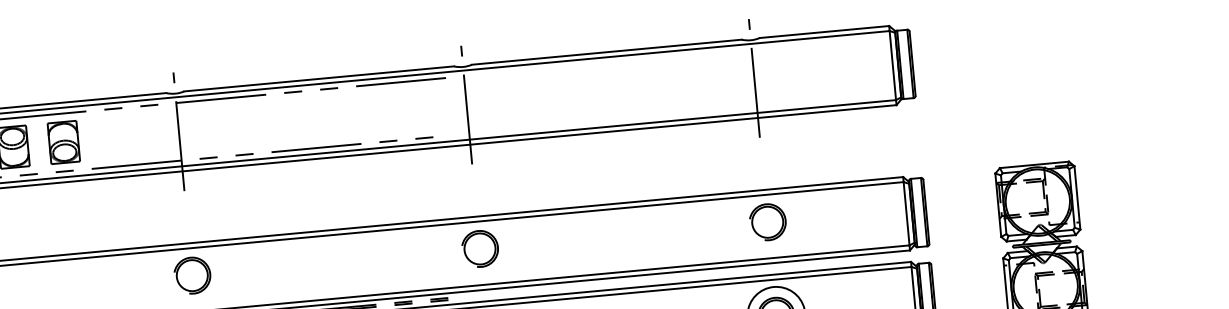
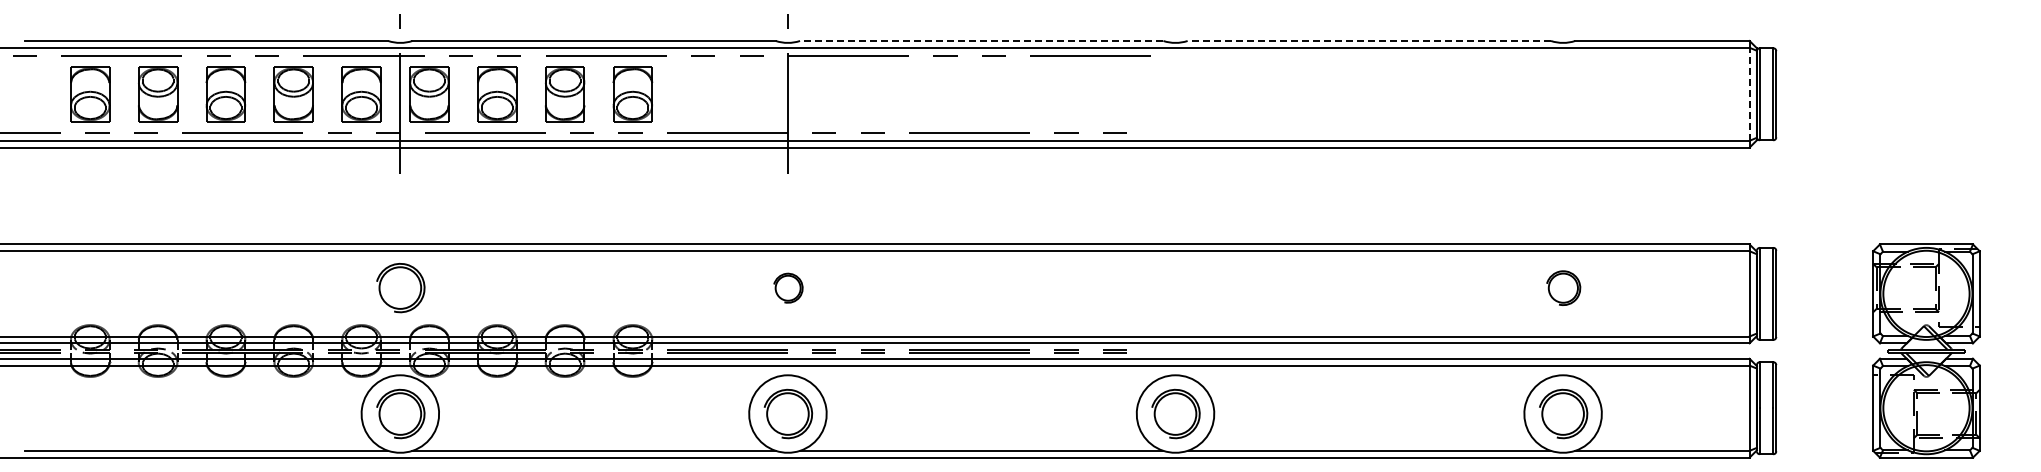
line: (606, 51) -> (1369, 40), solid -> dashed
line: (892, 65) -> (1749, 94), solid -> dashed
line: (318, 78) -> (981, 40), solid -> dashed
line: (754, 78) -> (1563, 94), removed
line: (466, 105) -> (1175, 94), removed
part: (768, 222) -> (1563, 288), size x0.7
part: (480, 249) -> (1175, 288), removed
part: (192, 275) -> (788, 288), size x0.6

